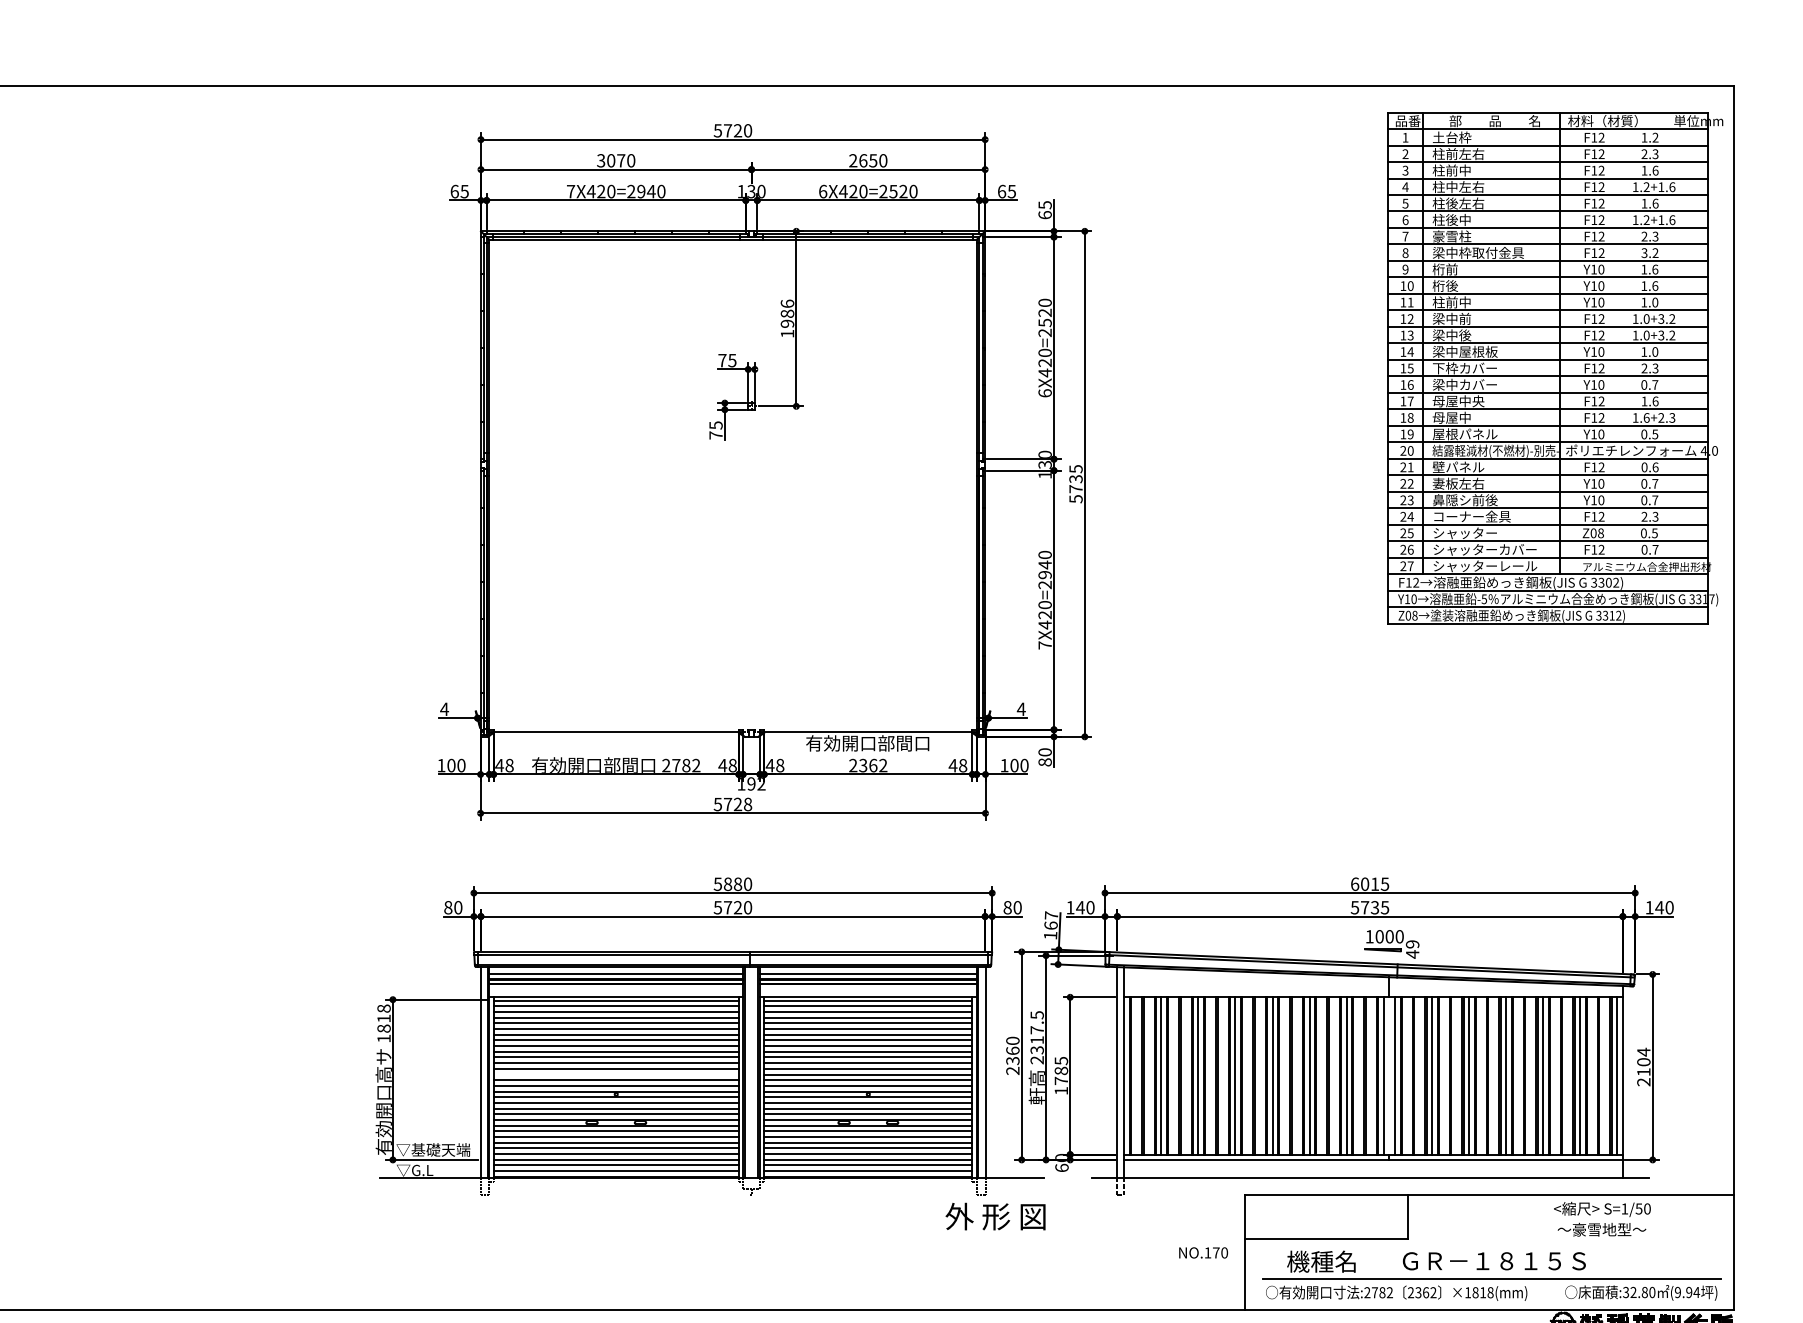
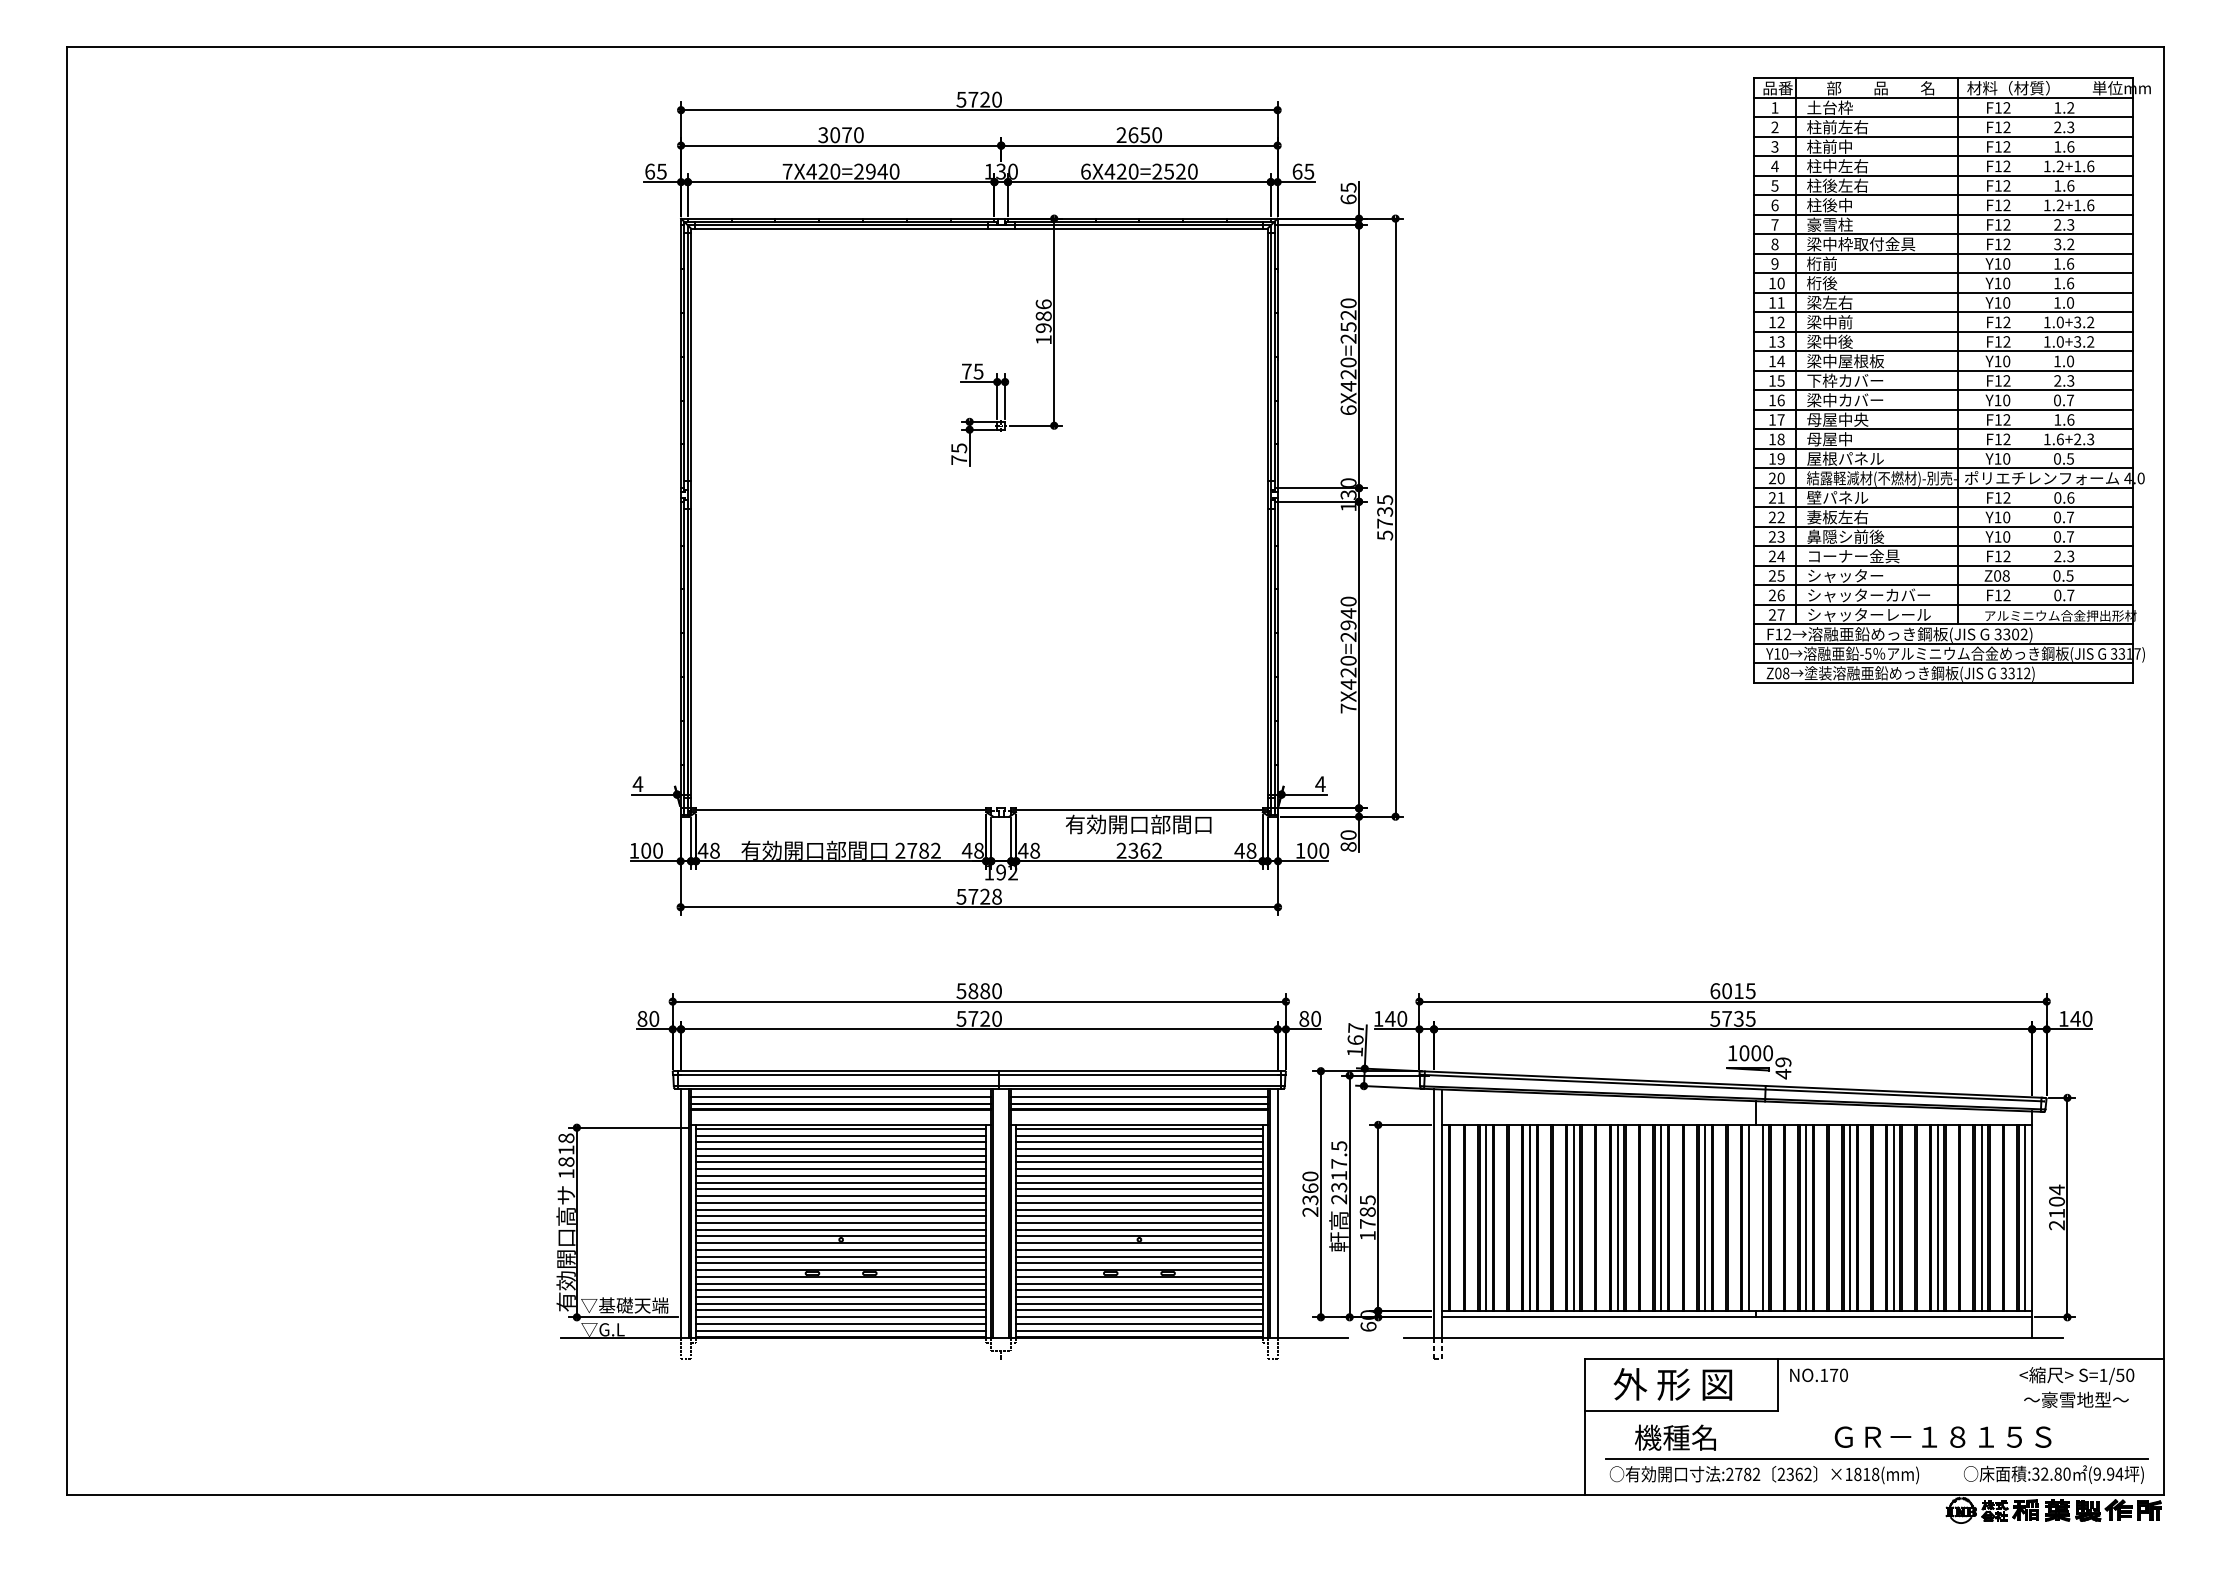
text: (1451, 302) -> (1829, 302), 柱前中 -> 梁左右
line: (616, 1074) -> (841, 1216), added
text: (995, 1216) -> (1672, 1384), moved
text: (1602, 1219) -> (2076, 1387), moved
text: (1203, 1252) -> (1818, 1374), moved
text: (1493, 1260) -> (1942, 1436), moved

